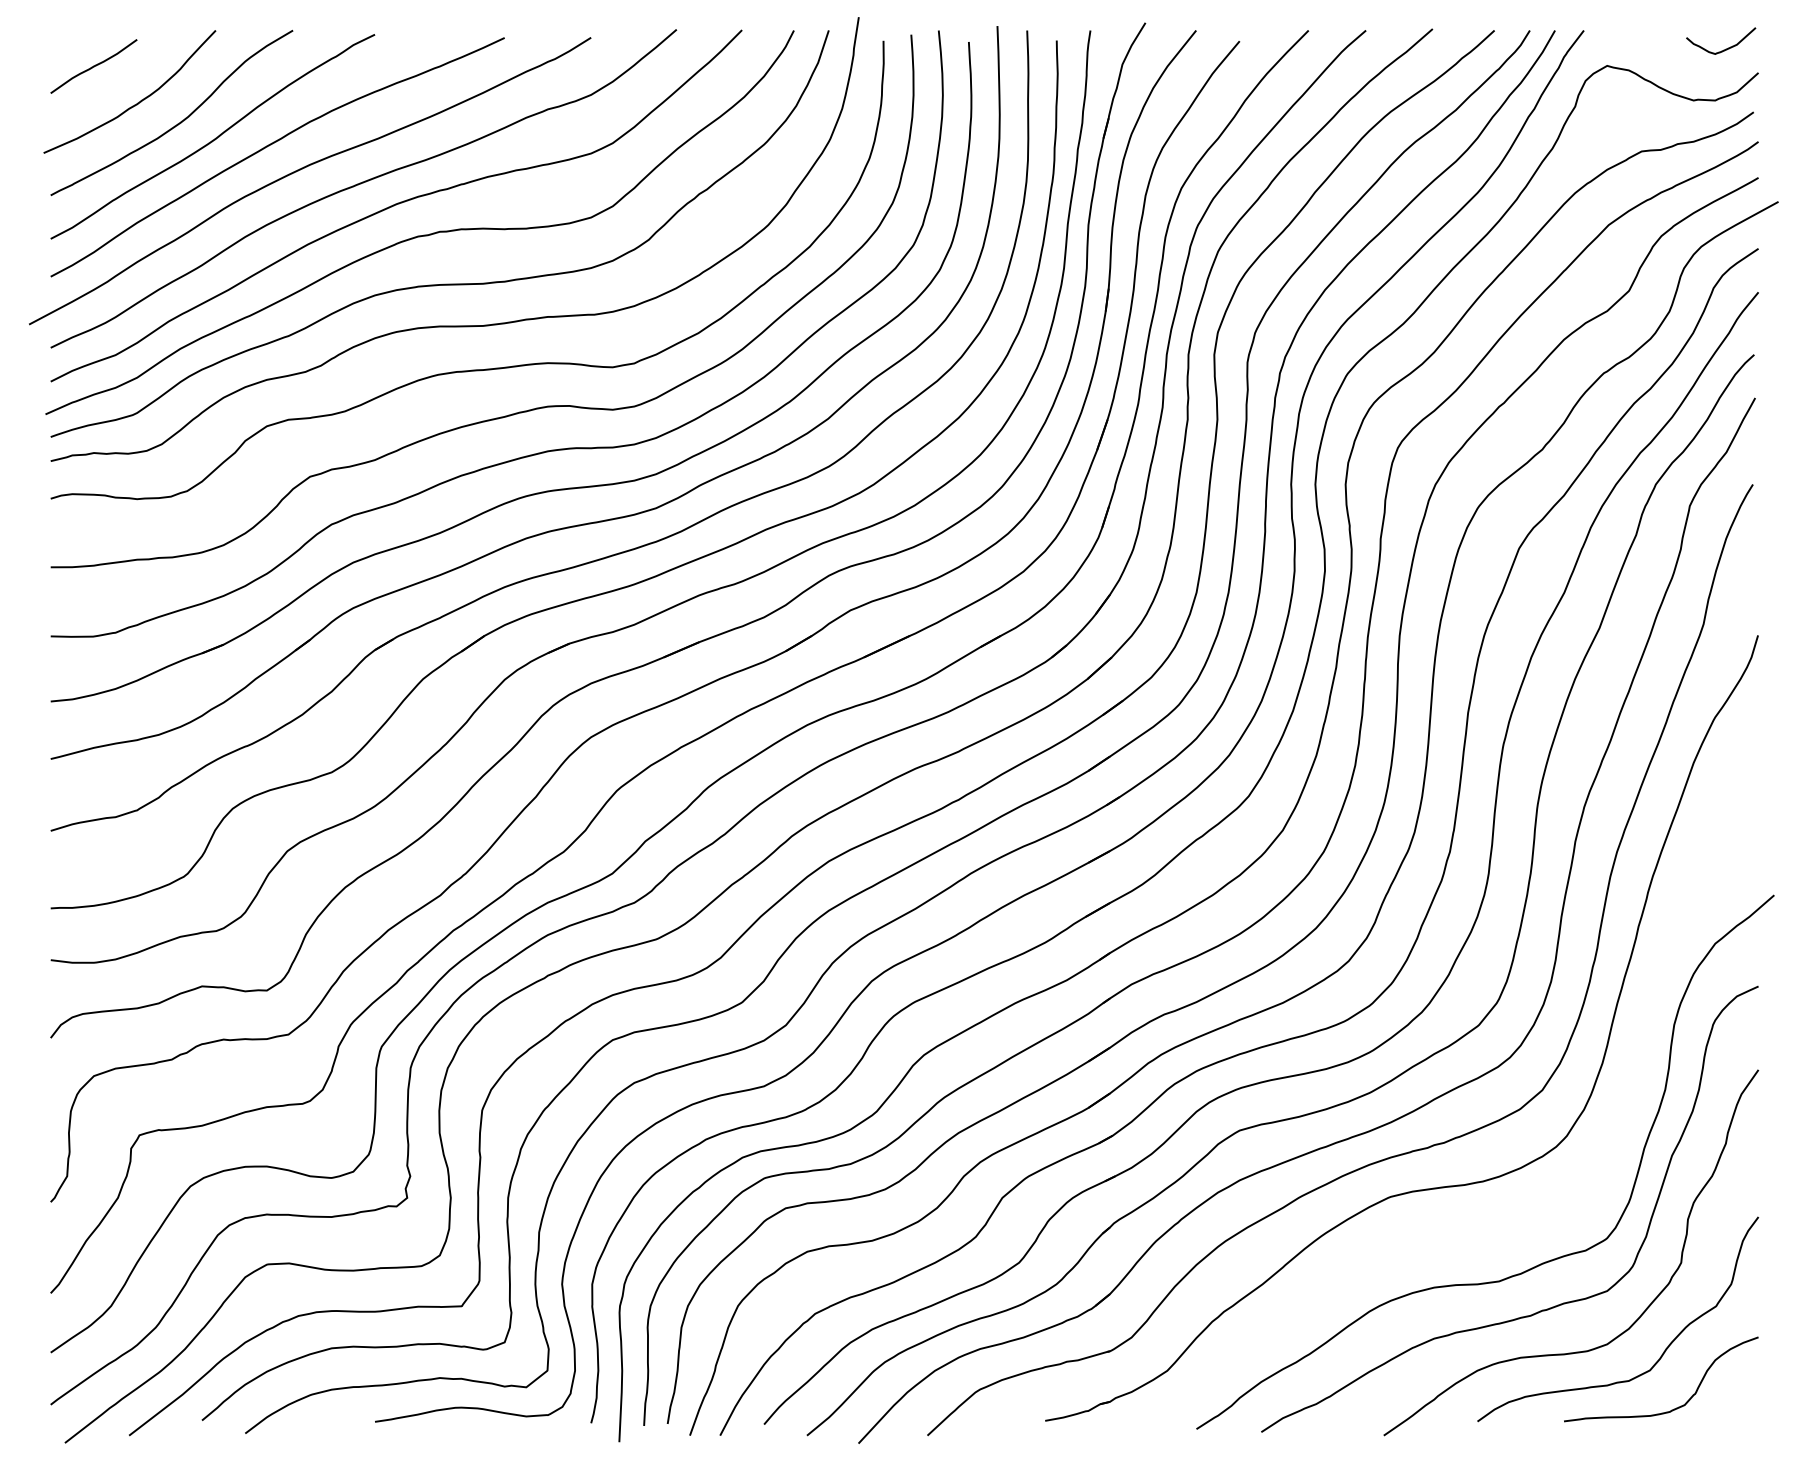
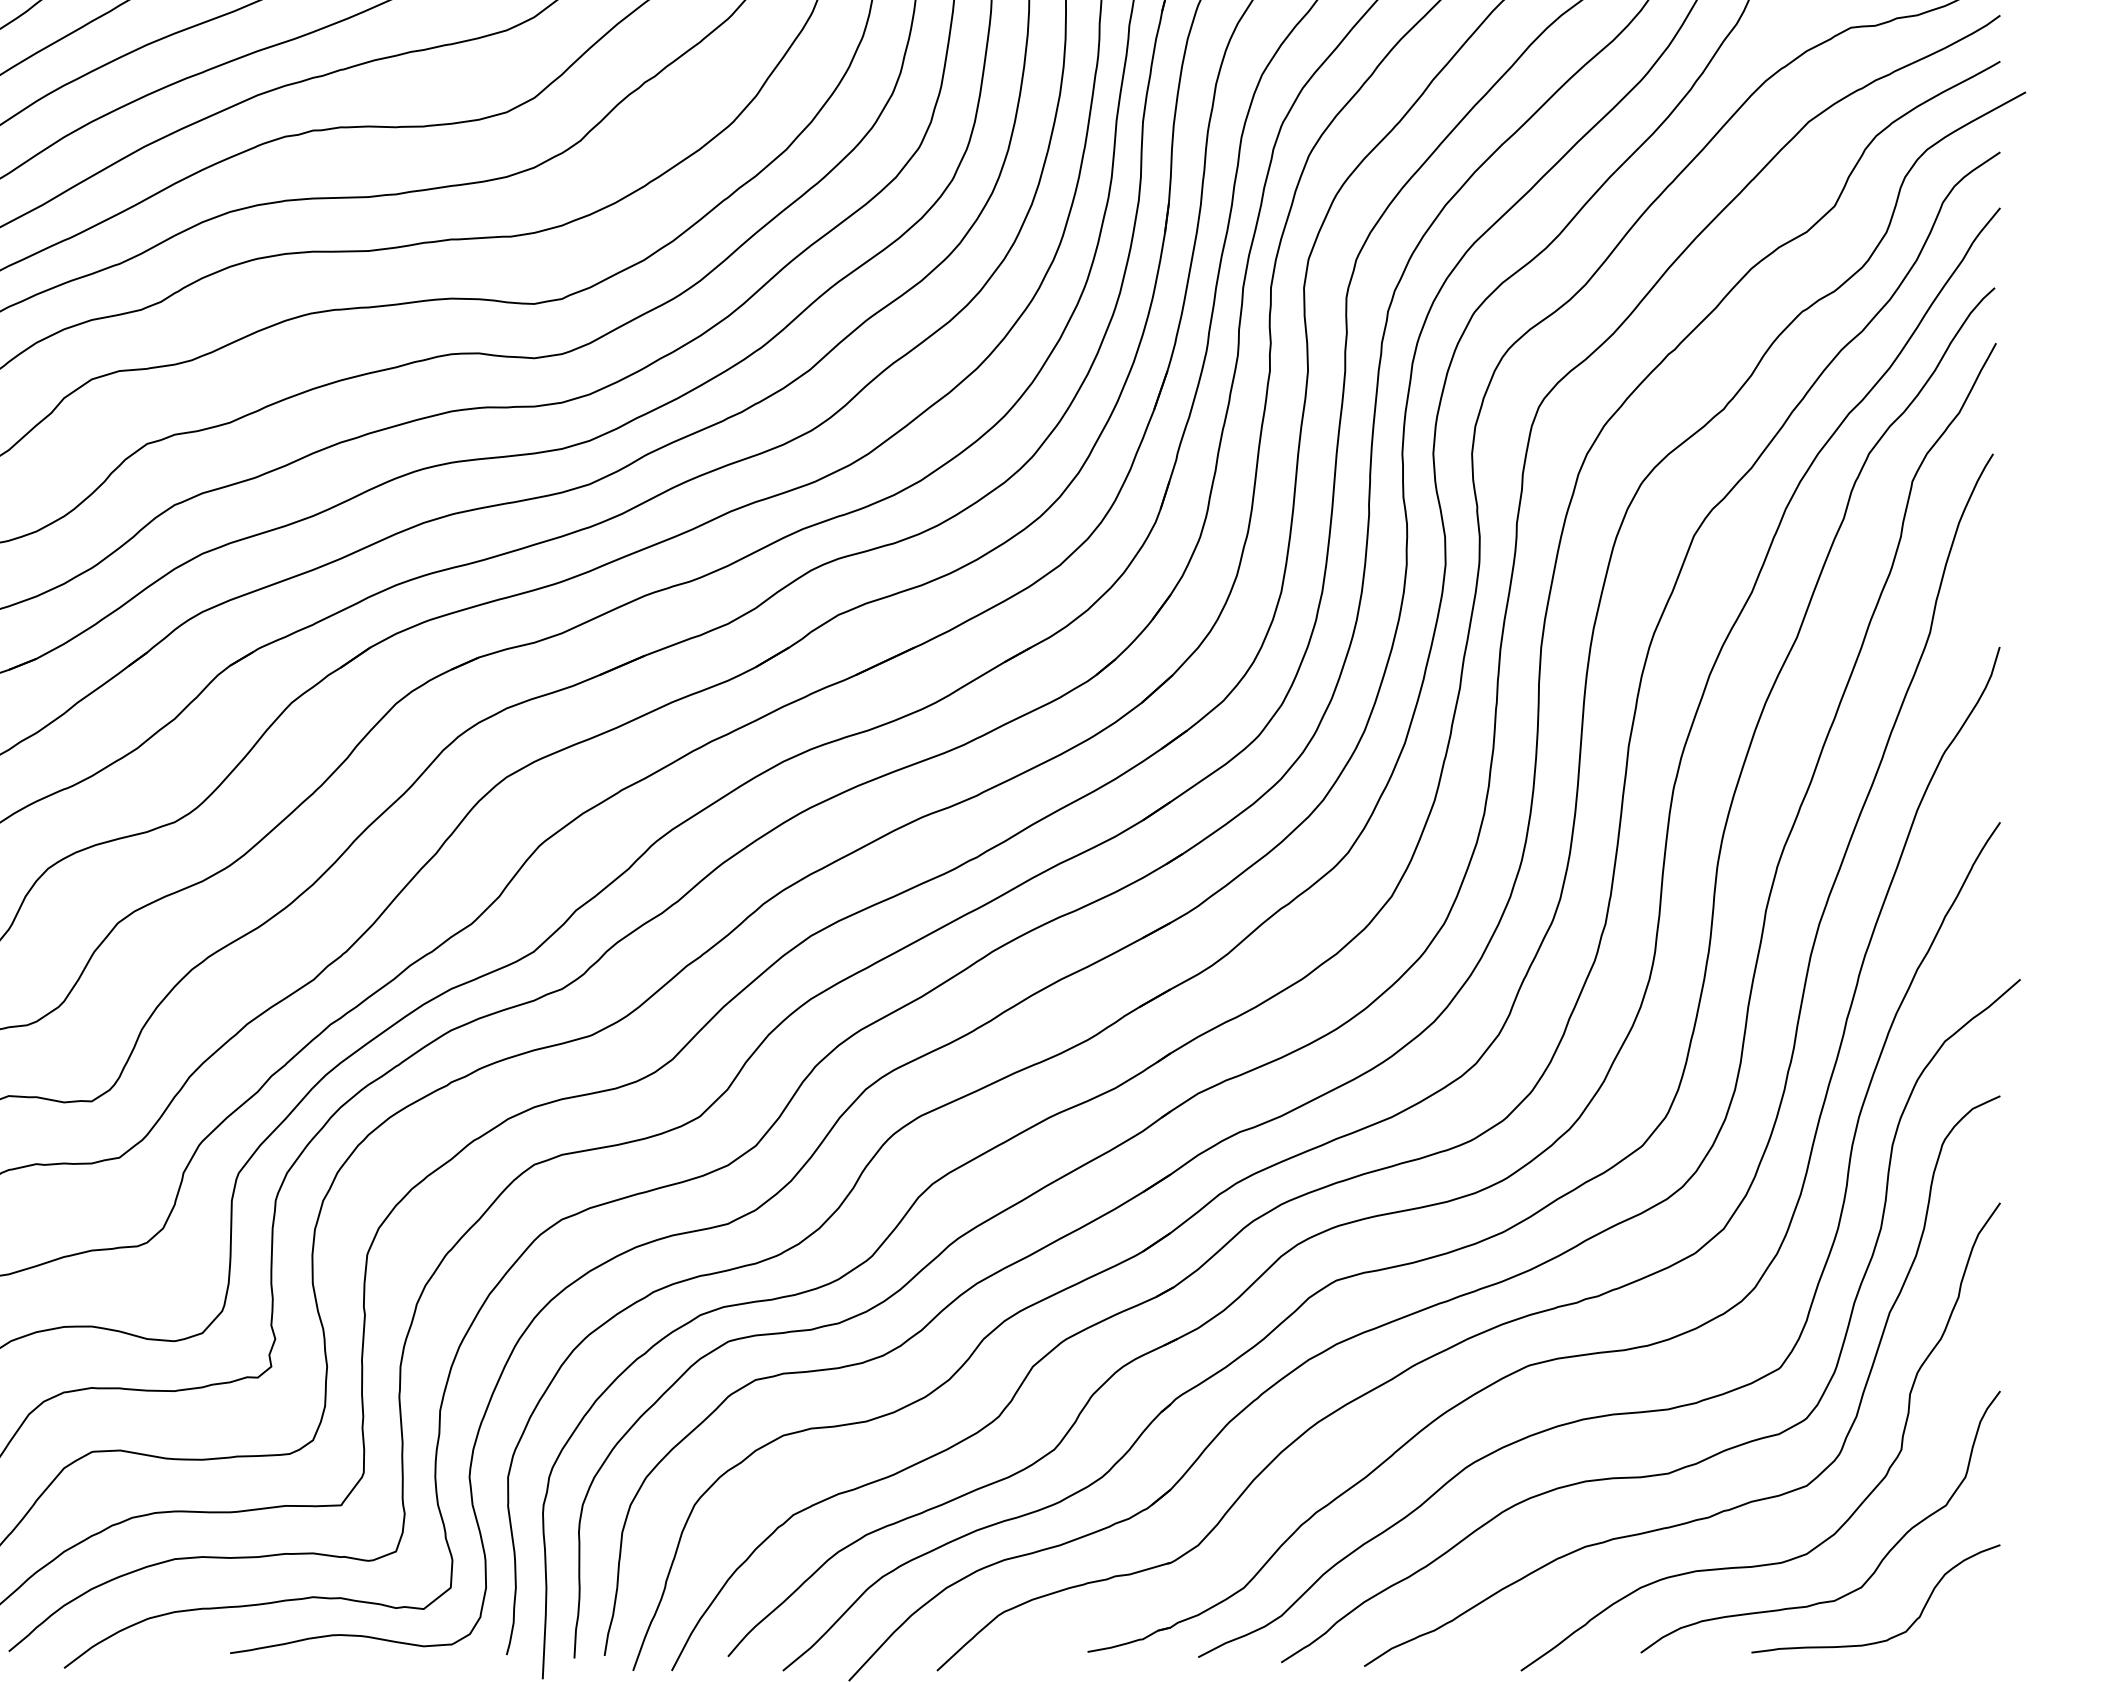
curve: (1461, 1233) -> (1620, 1412), added

